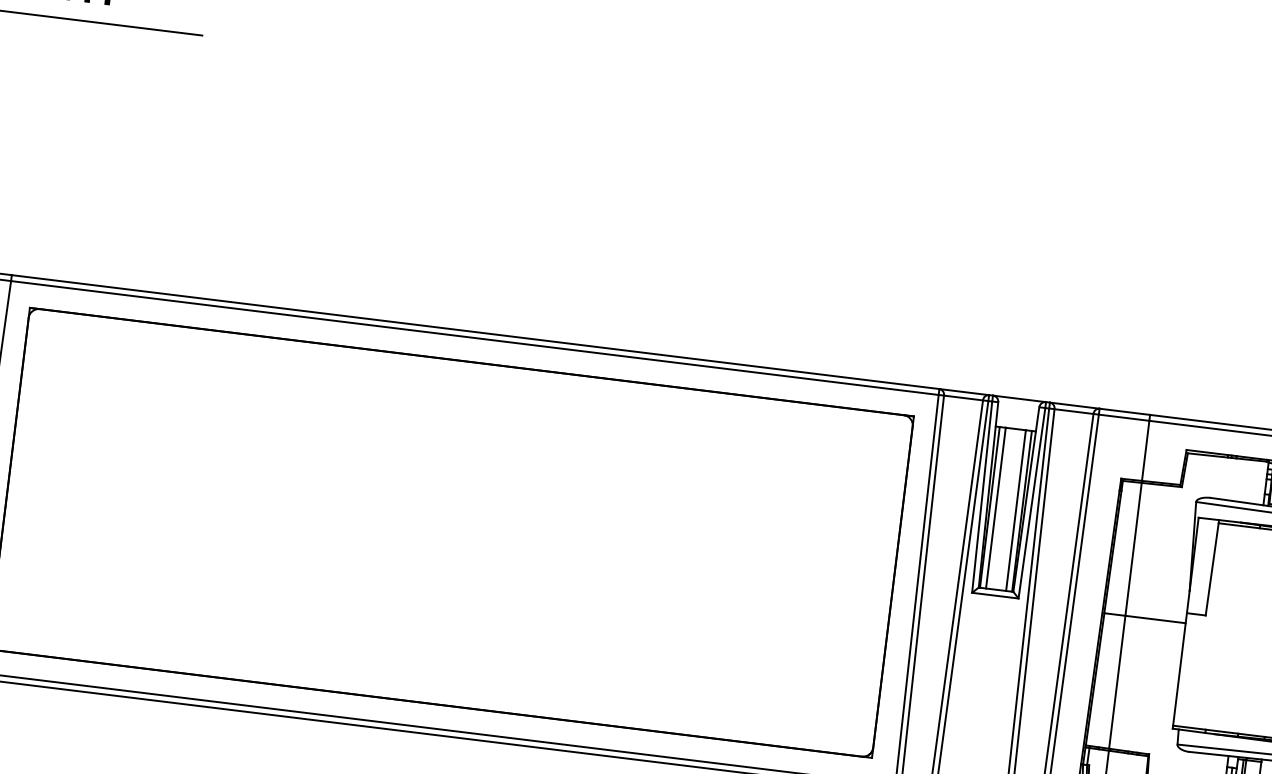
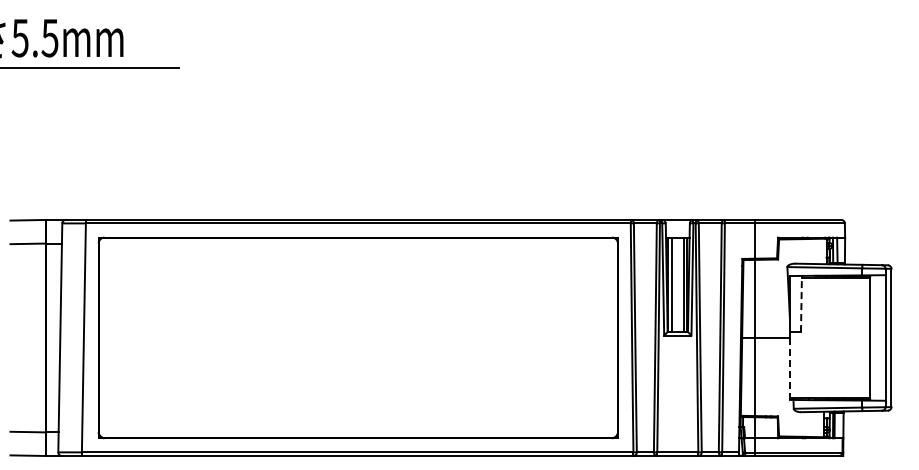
line: (1212, 566) -> (801, 303), solid -> dashed
line: (1178, 675) -> (789, 368), solid -> dashed

